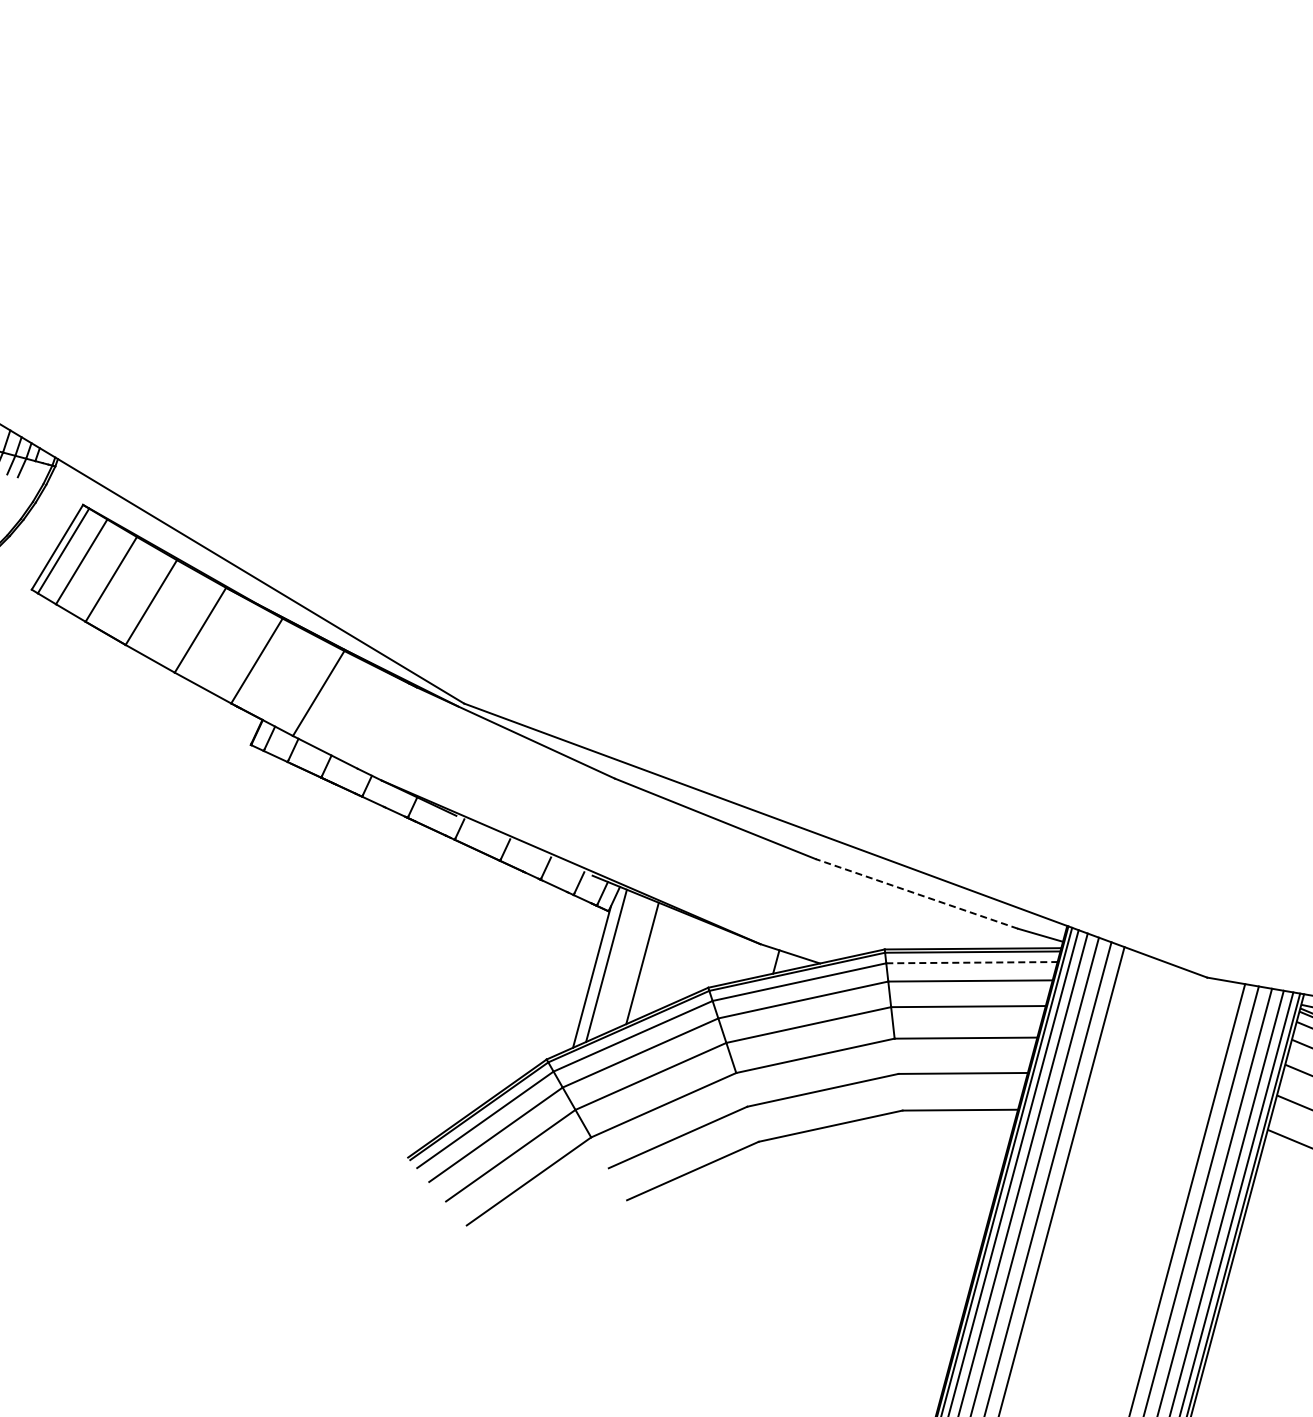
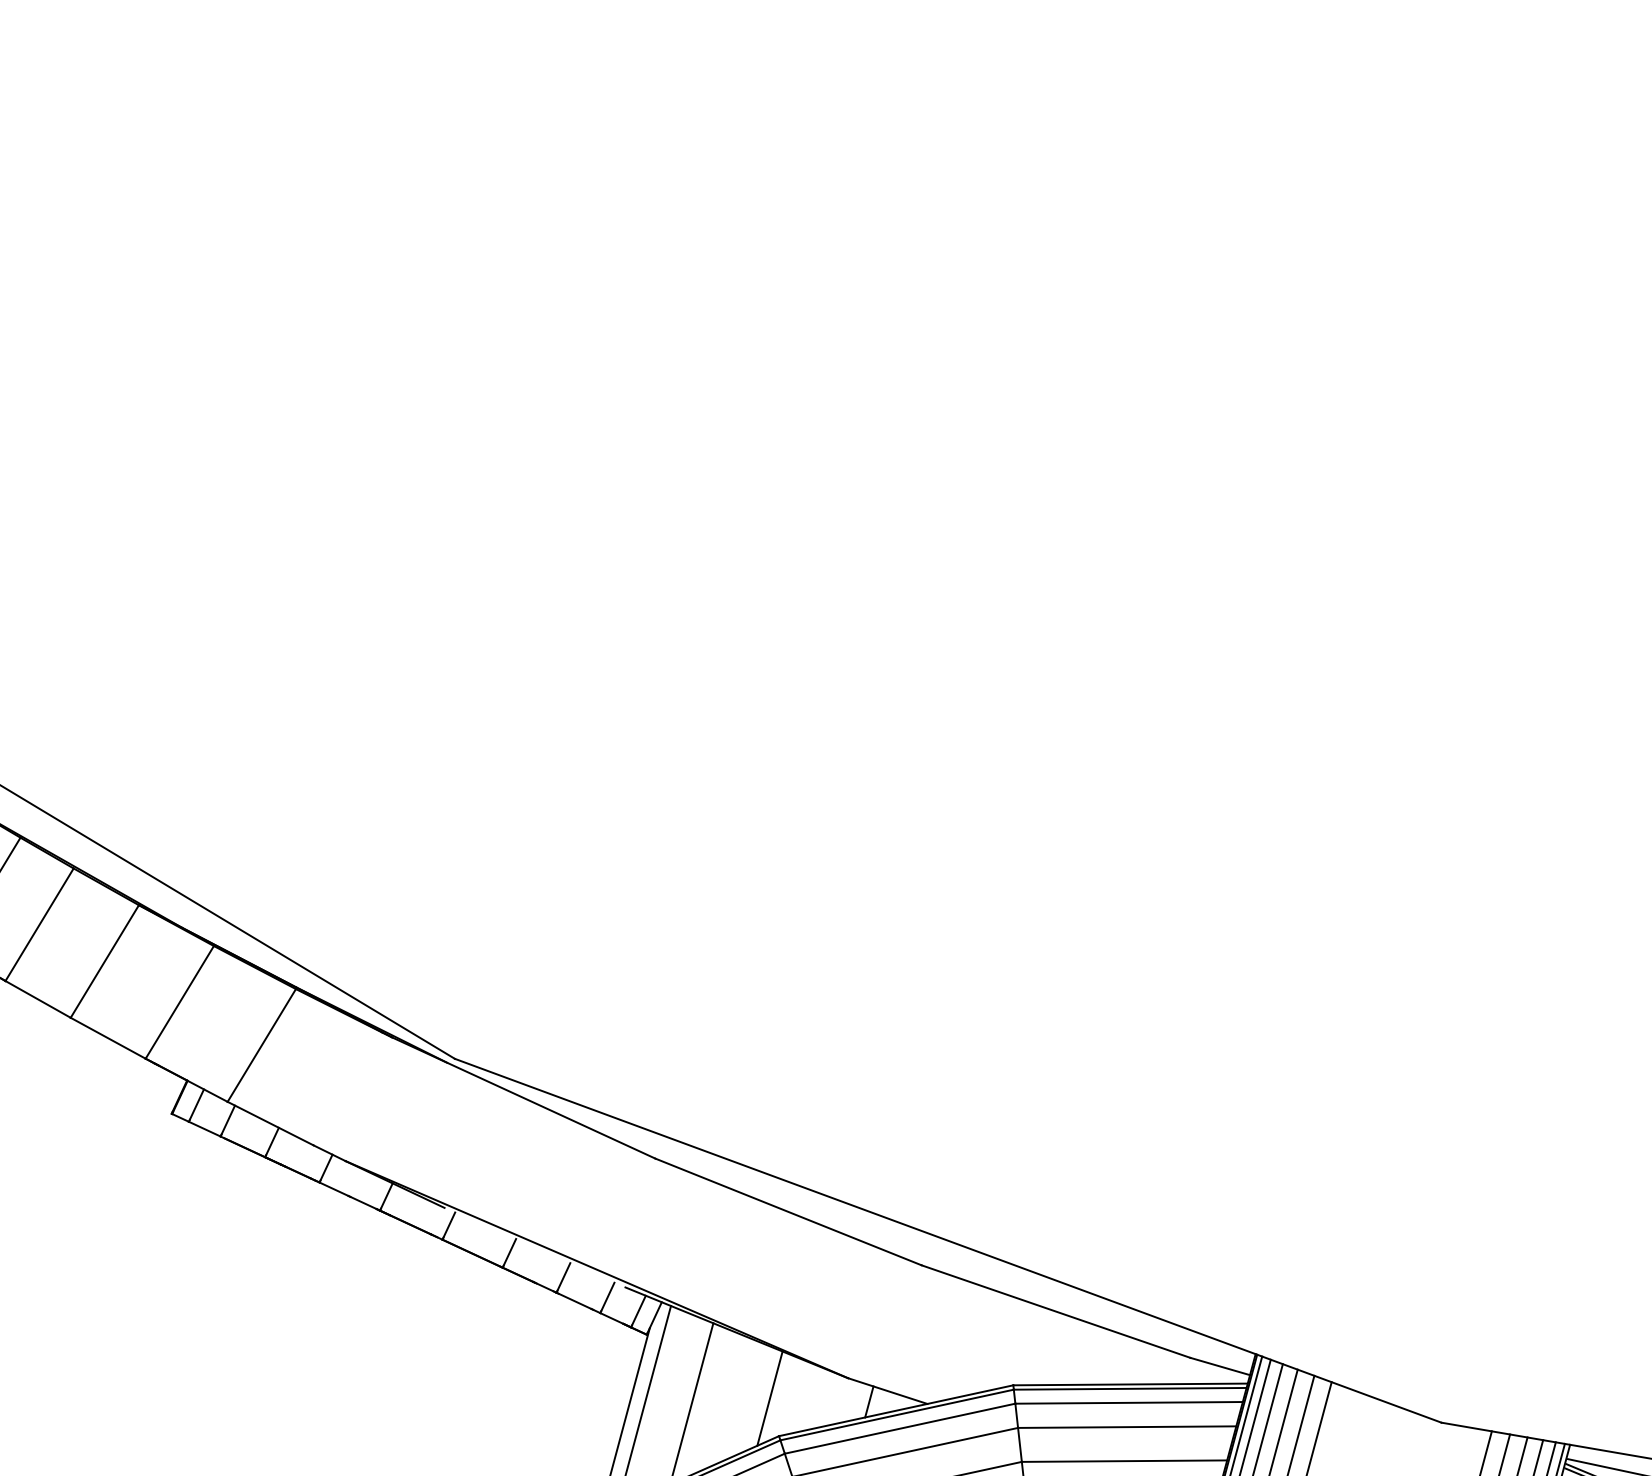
line: (916, 893) -> (1055, 1311), dashed -> solid
line: (700, 959) -> (768, 1398), added
line: (971, 962) -> (1128, 1402), dashed -> solid

